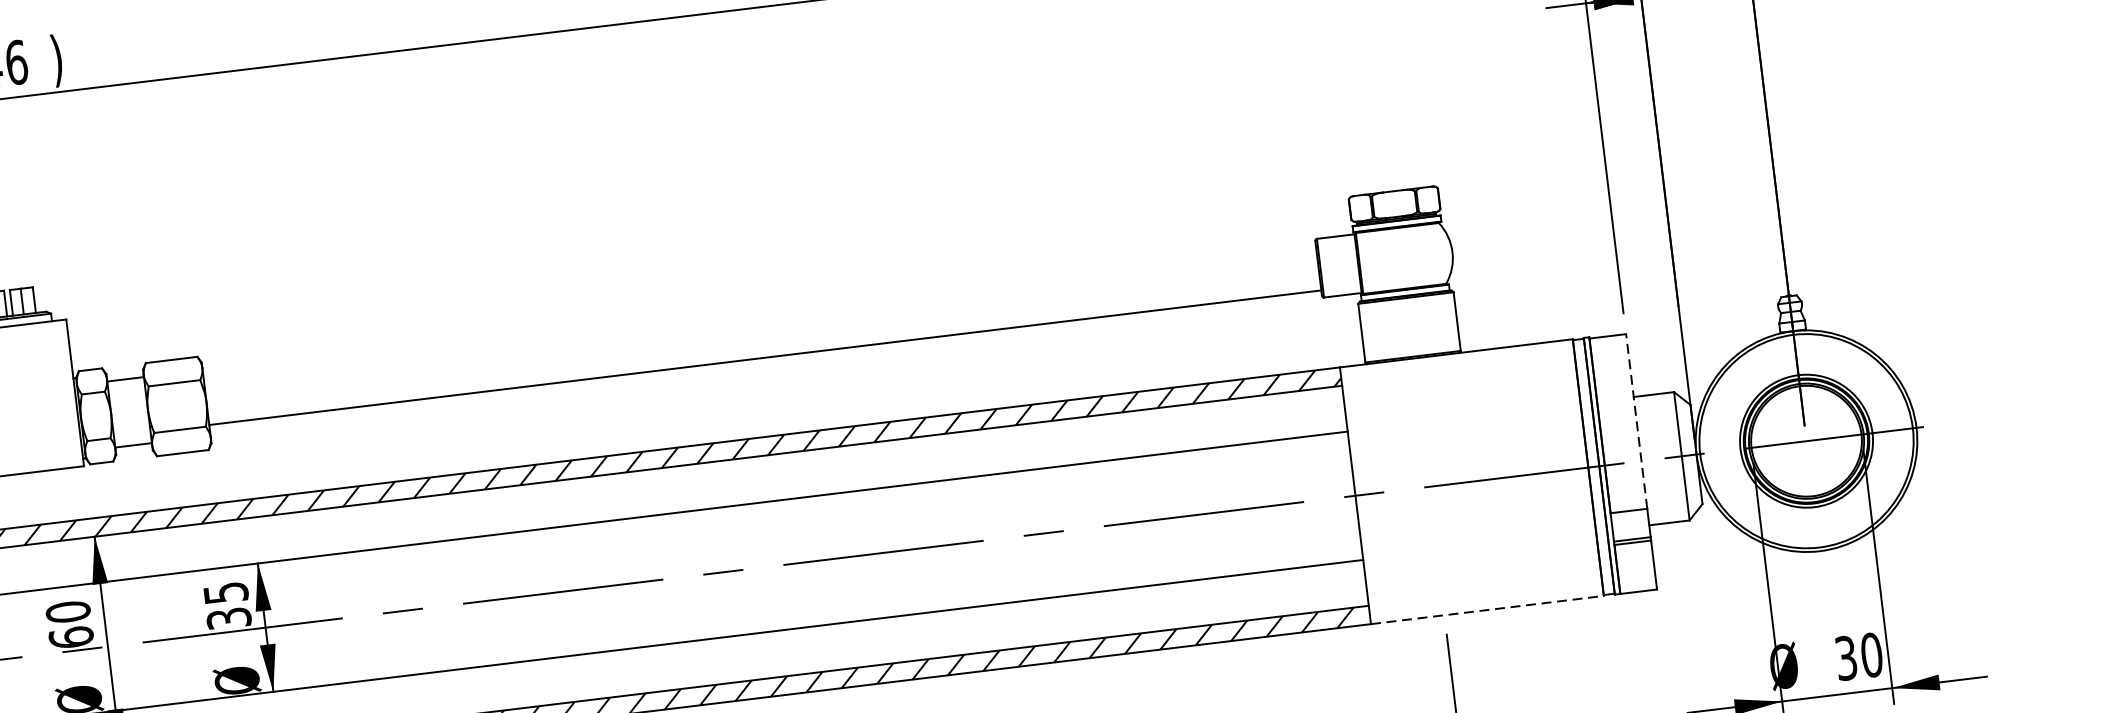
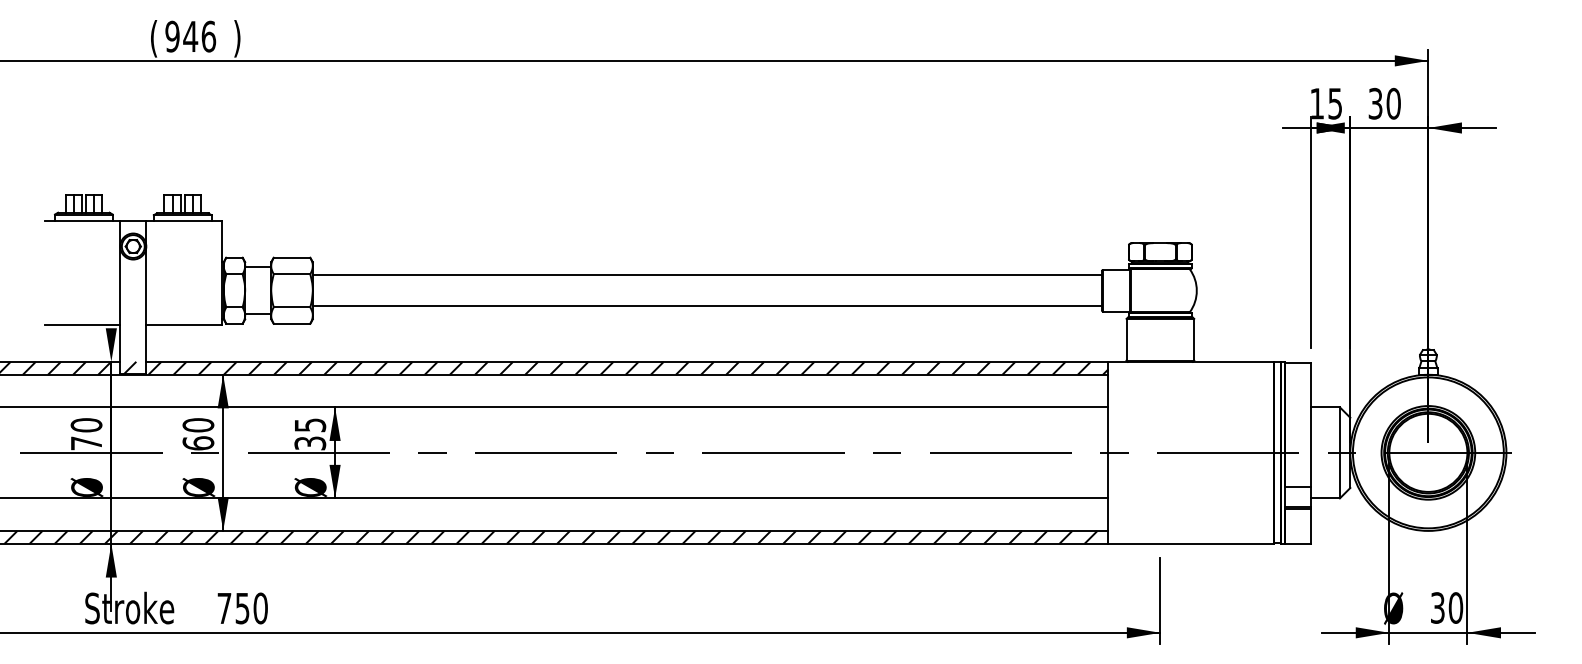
line: (758, 314) -> (706, 275), added
line: (1636, 421) -> (1311, 424), dashed -> solid
line: (1486, 609) -> (1190, 543), dashed -> solid

